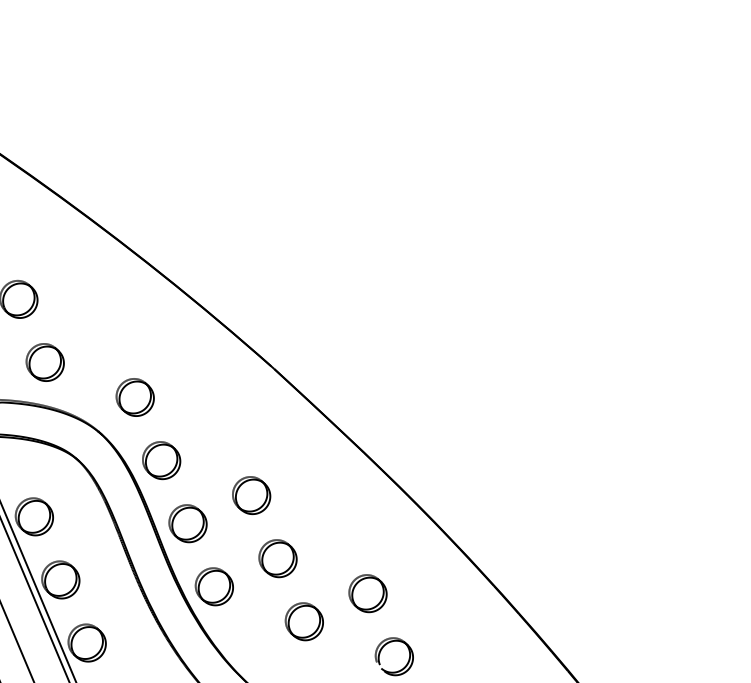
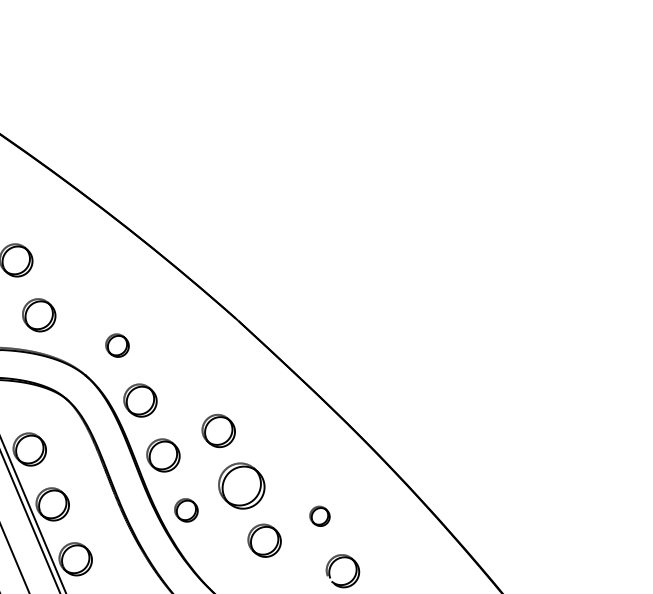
part: (135, 397) -> (117, 345), size x0.7
part: (277, 558) -> (241, 485), size x1.4
part: (214, 586) -> (186, 510), size x0.7
part: (367, 593) -> (319, 516), size x0.6

